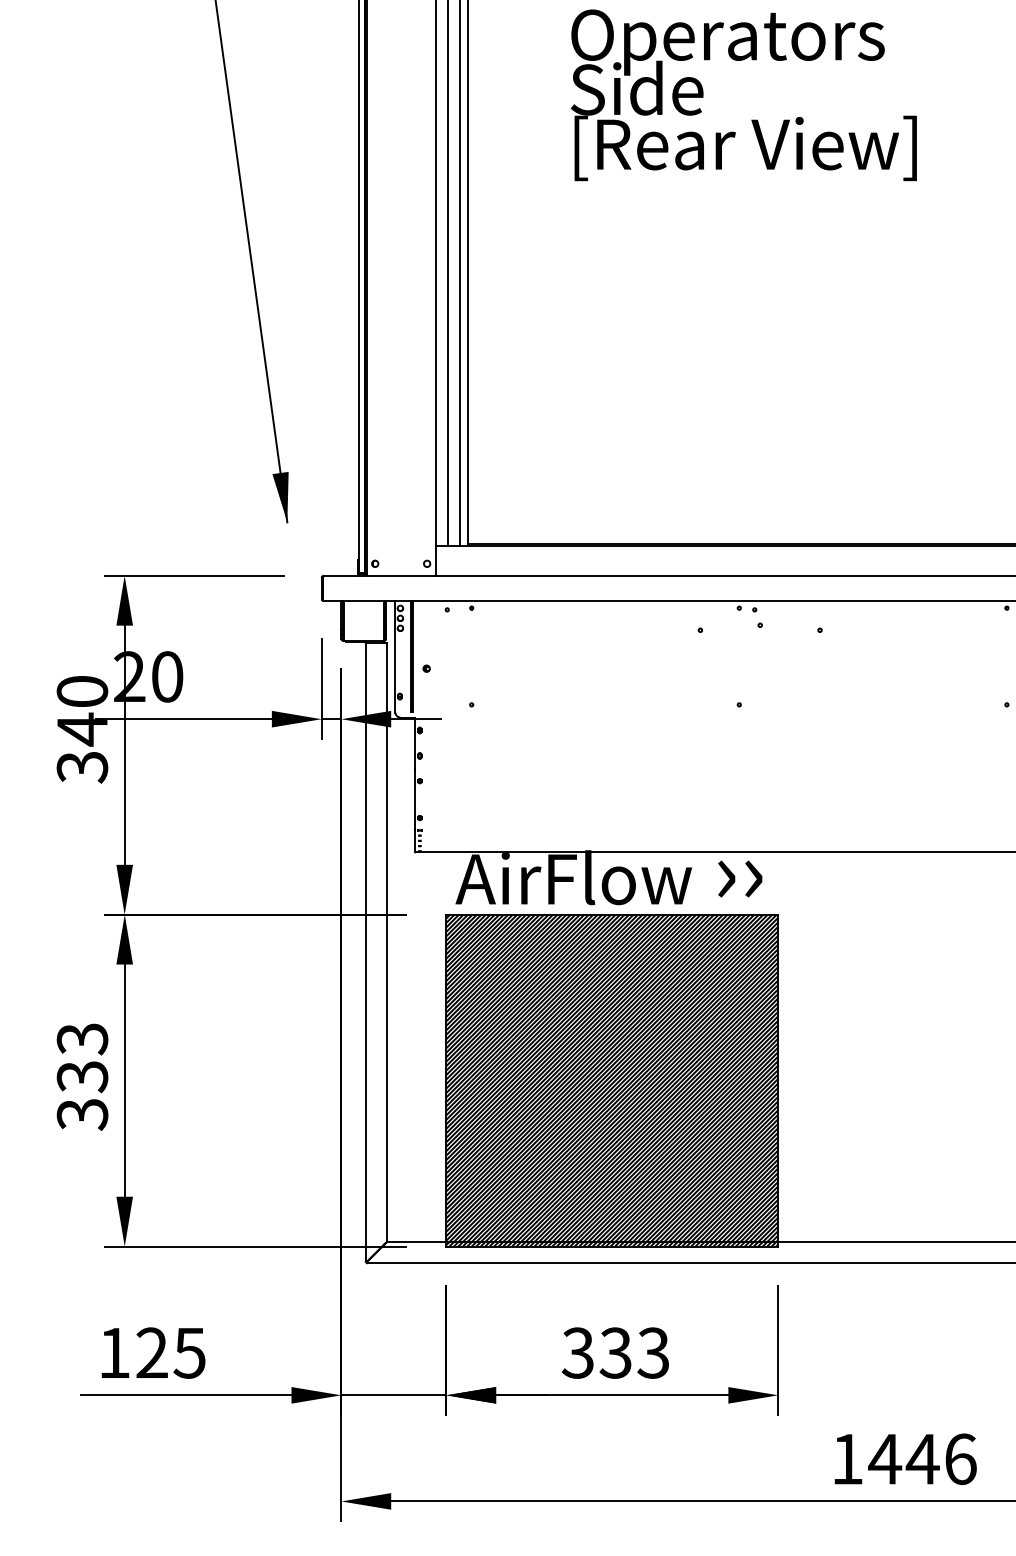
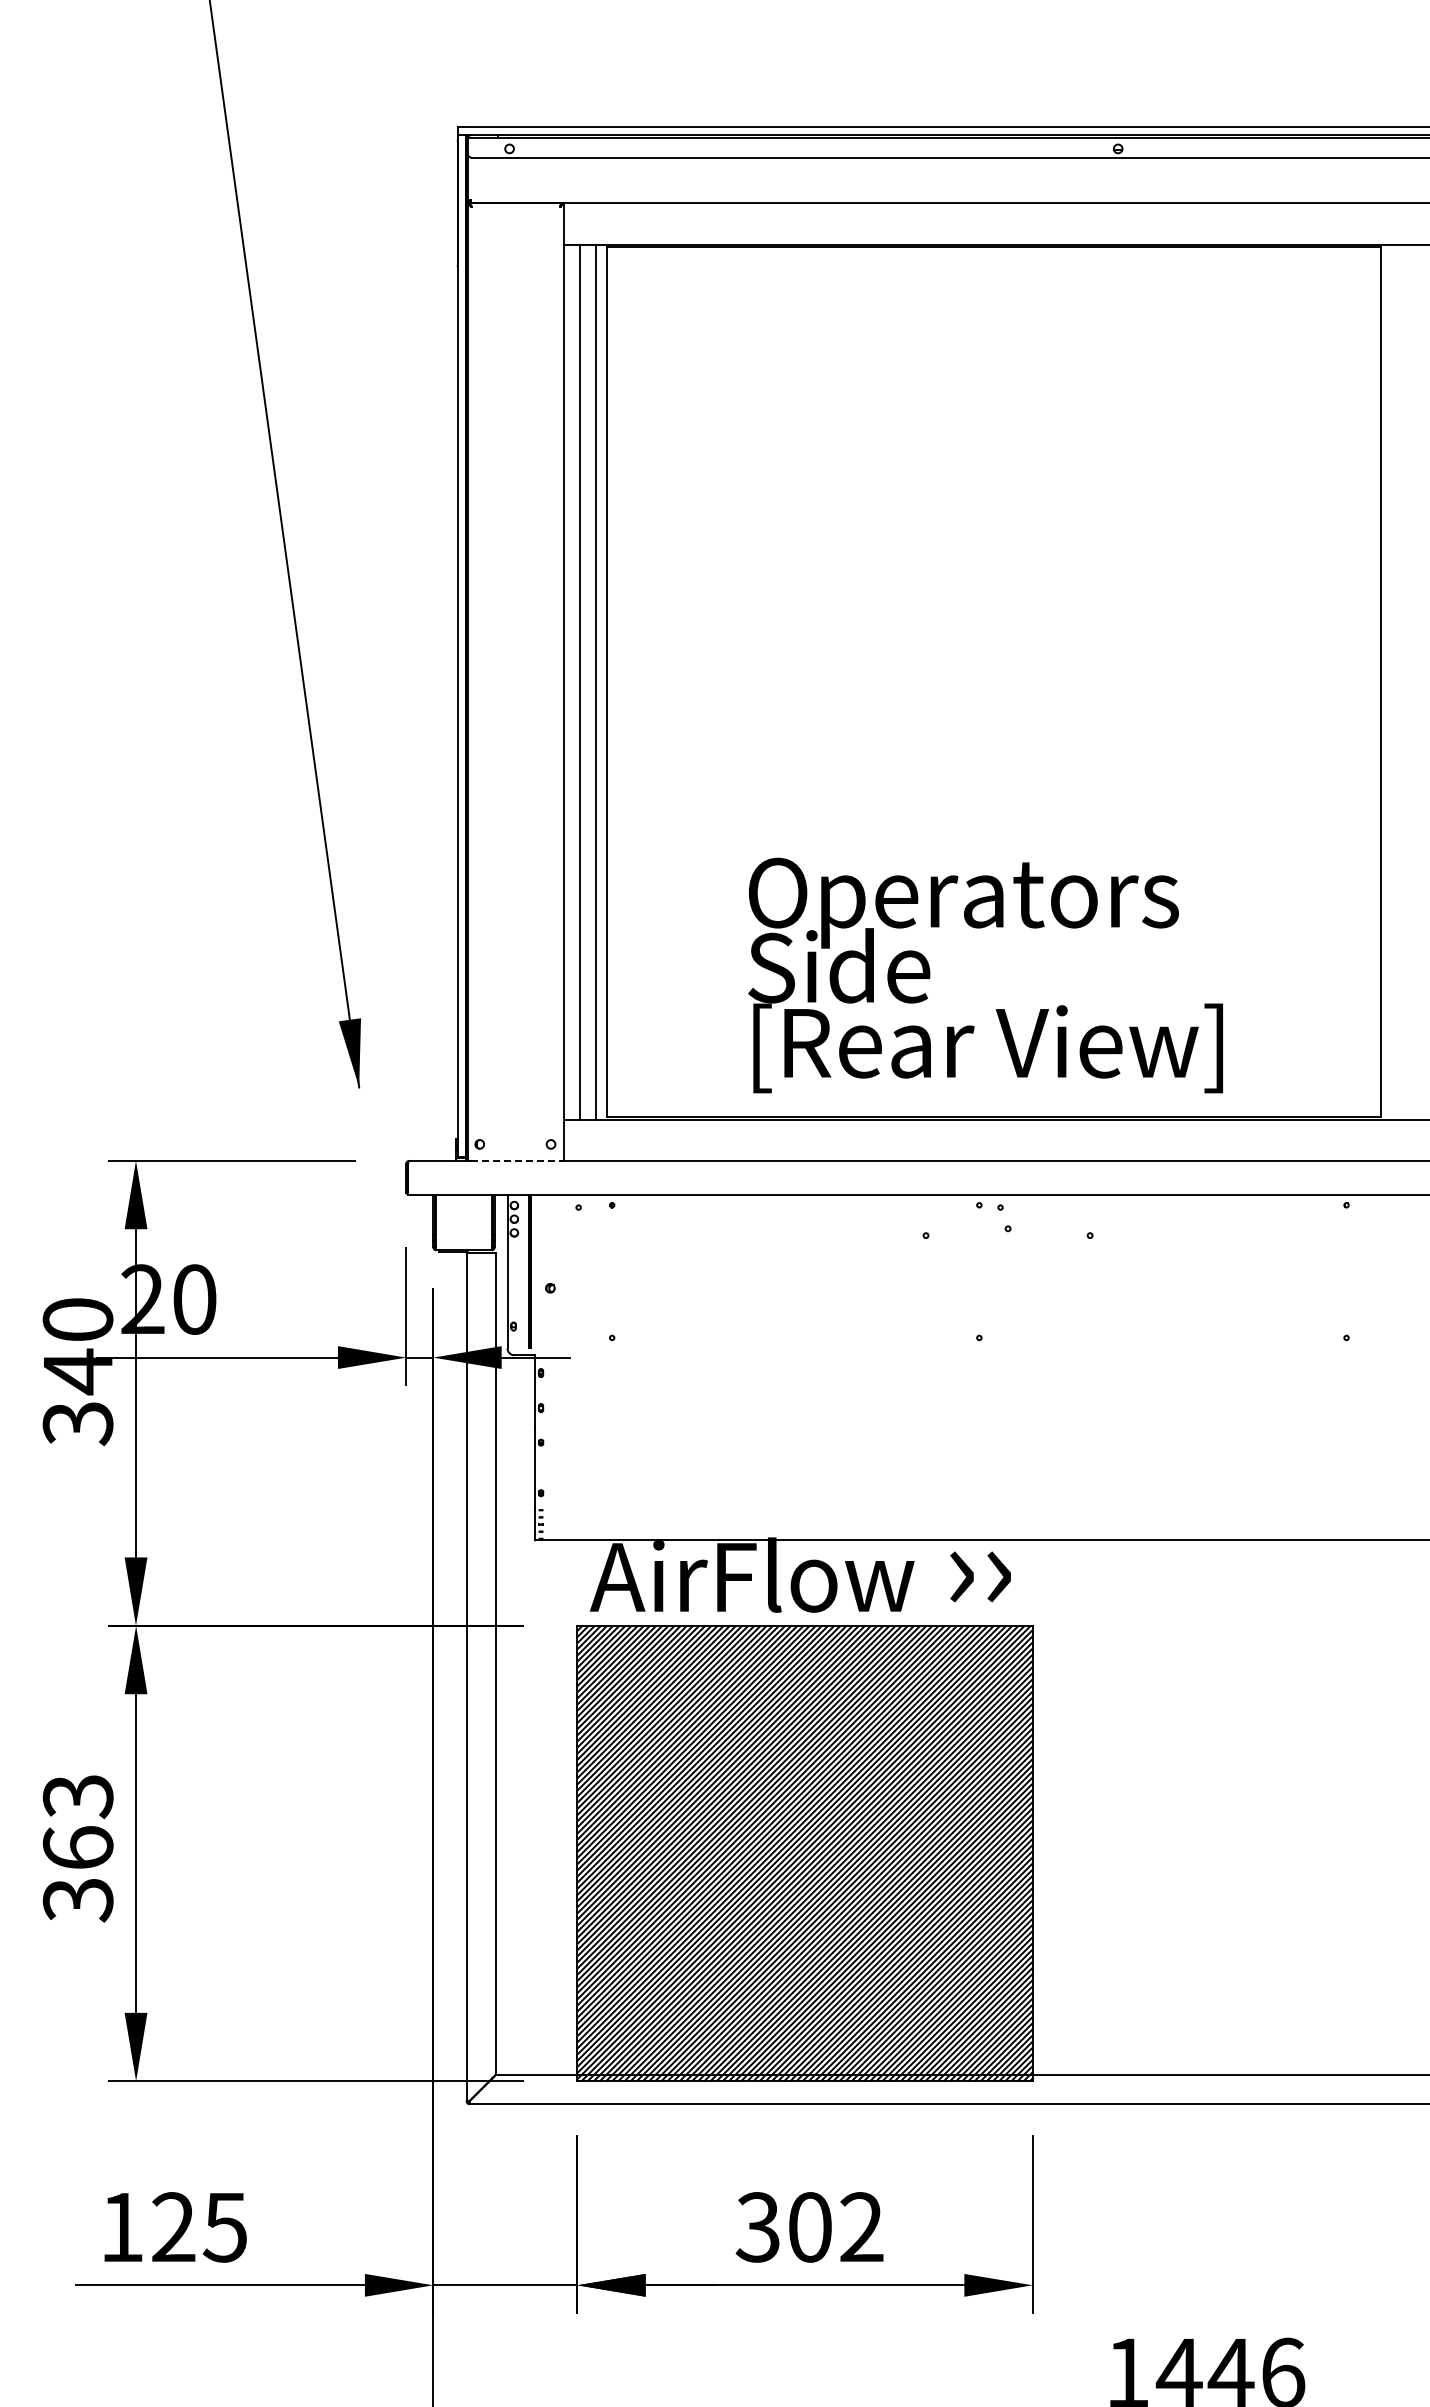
text: (743, 95) -> (985, 975), moved
line: (401, 575) -> (515, 1160), solid -> dashed
text: (82, 1076) -> (77, 1848), 333 -> 363
text: (634, 1353) -> (835, 2227), 333 -> 302

